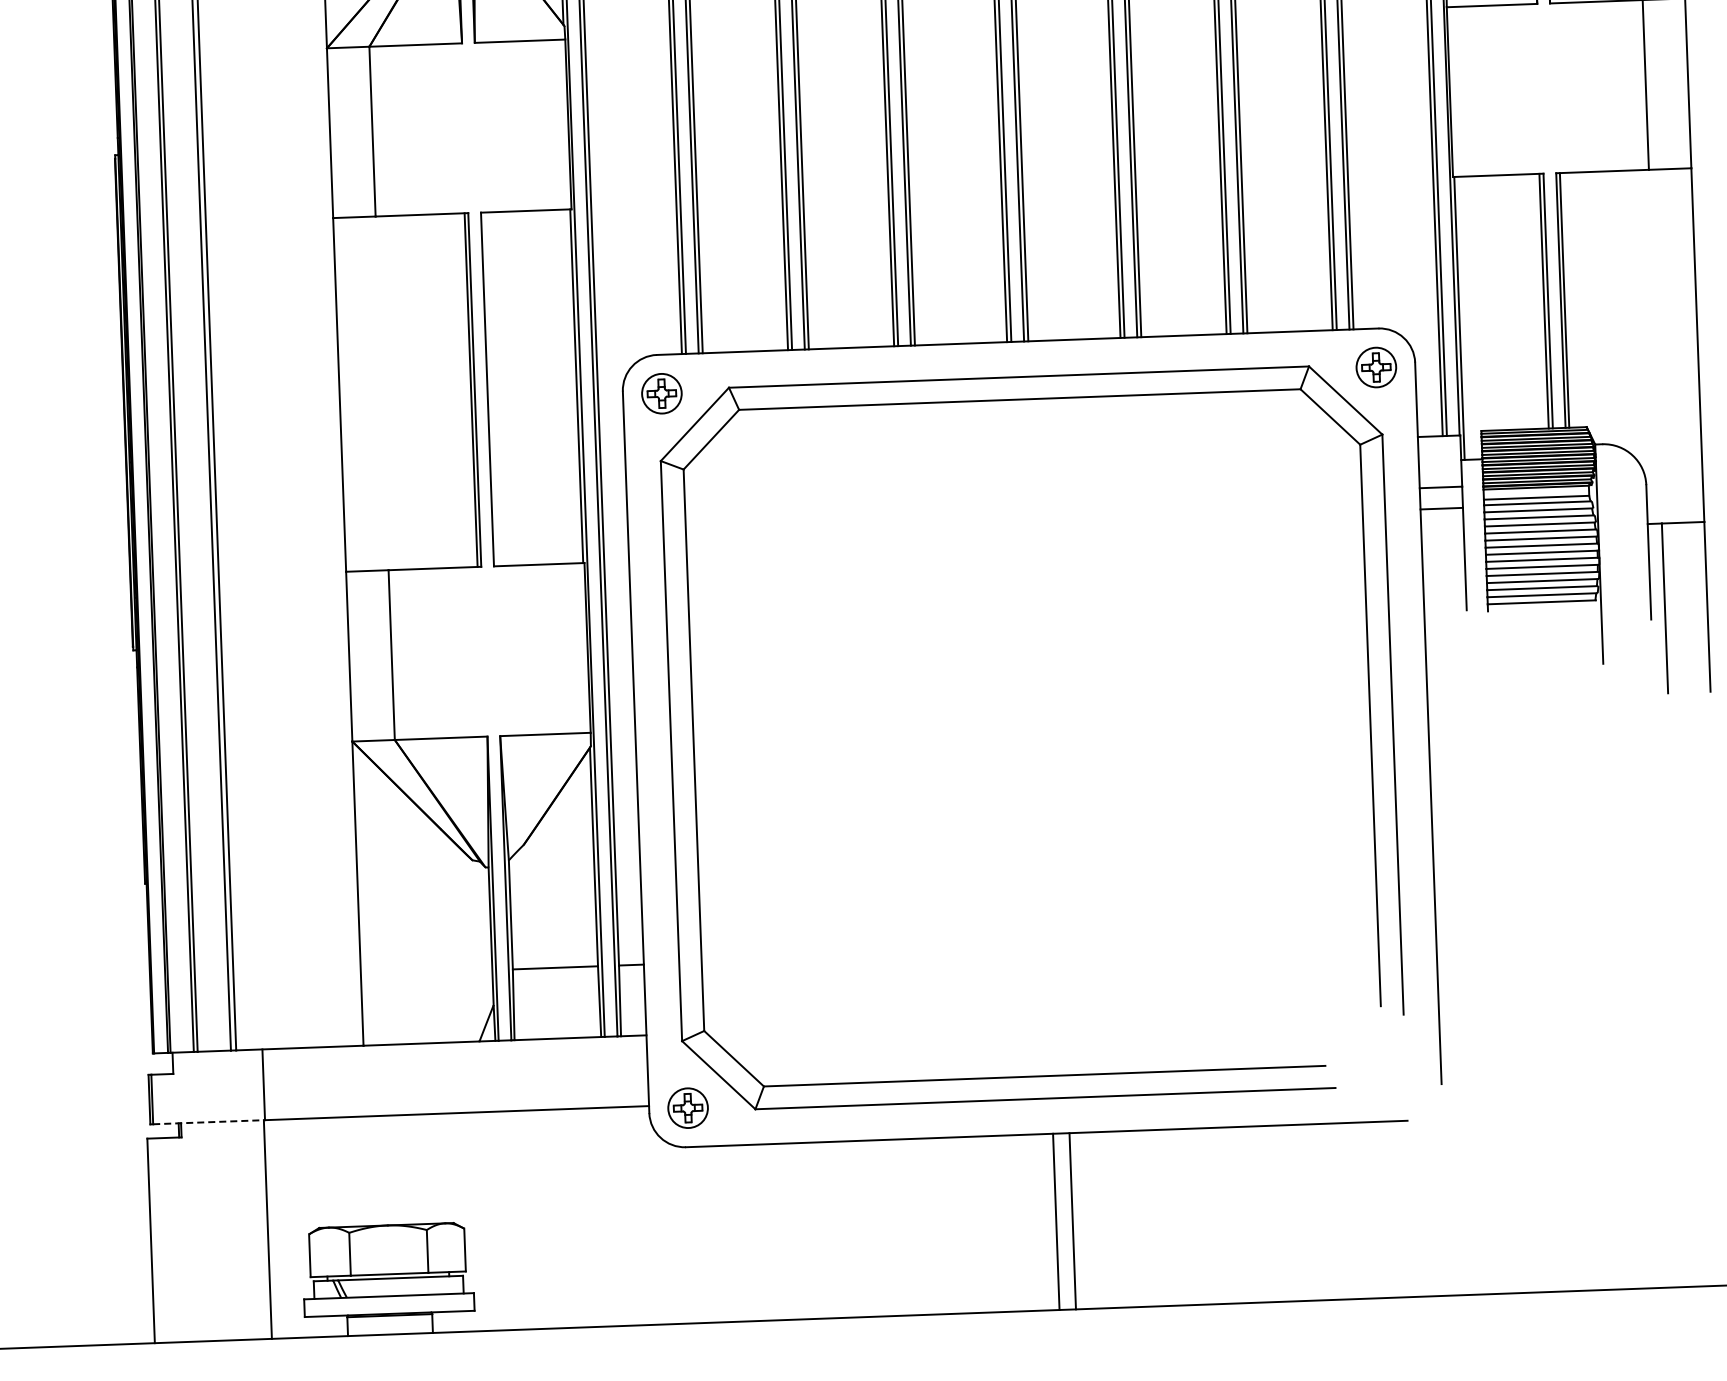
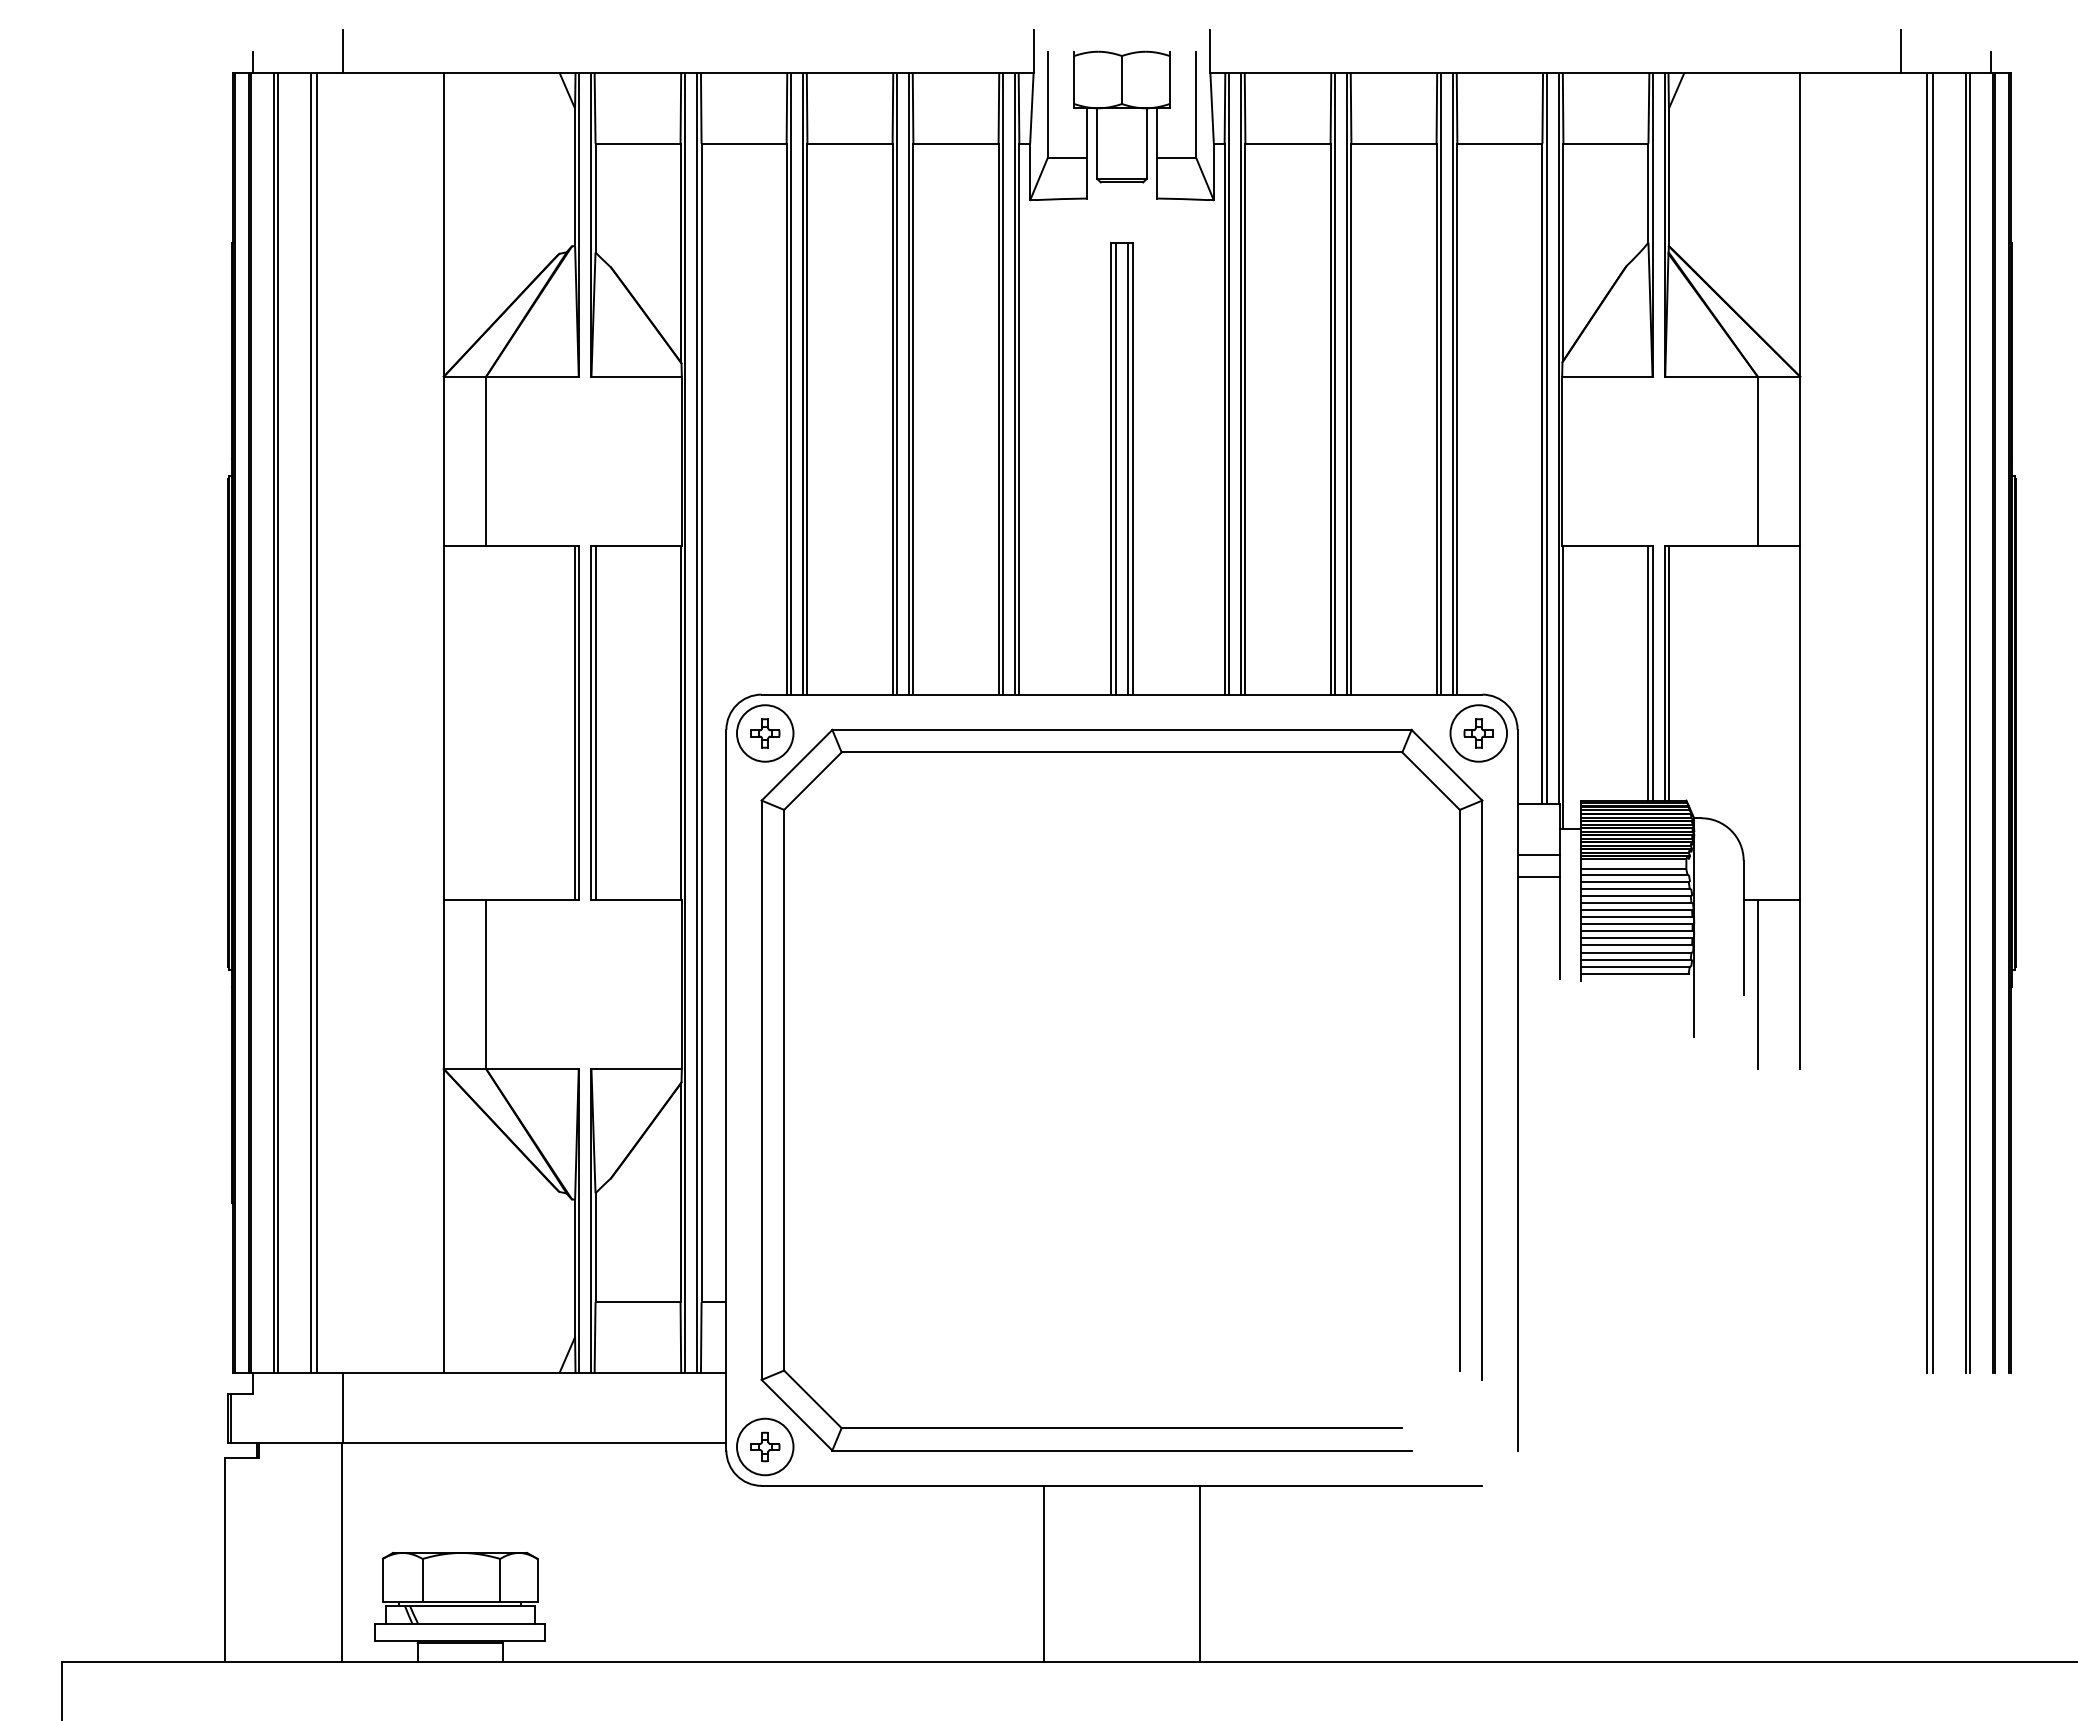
circle: (1376, 367) -> (1478, 733), size x1.43
line: (491, 388) -> (595, 722), added
circle: (661, 393) -> (764, 733), size x1.43
circle: (687, 1107) -> (764, 1446), size x1.43
line: (209, 1122) -> (287, 1443), dashed -> solid
line: (1072, 1220) -> (1199, 1573), moved
line: (1056, 1221) -> (1044, 1573), moved

